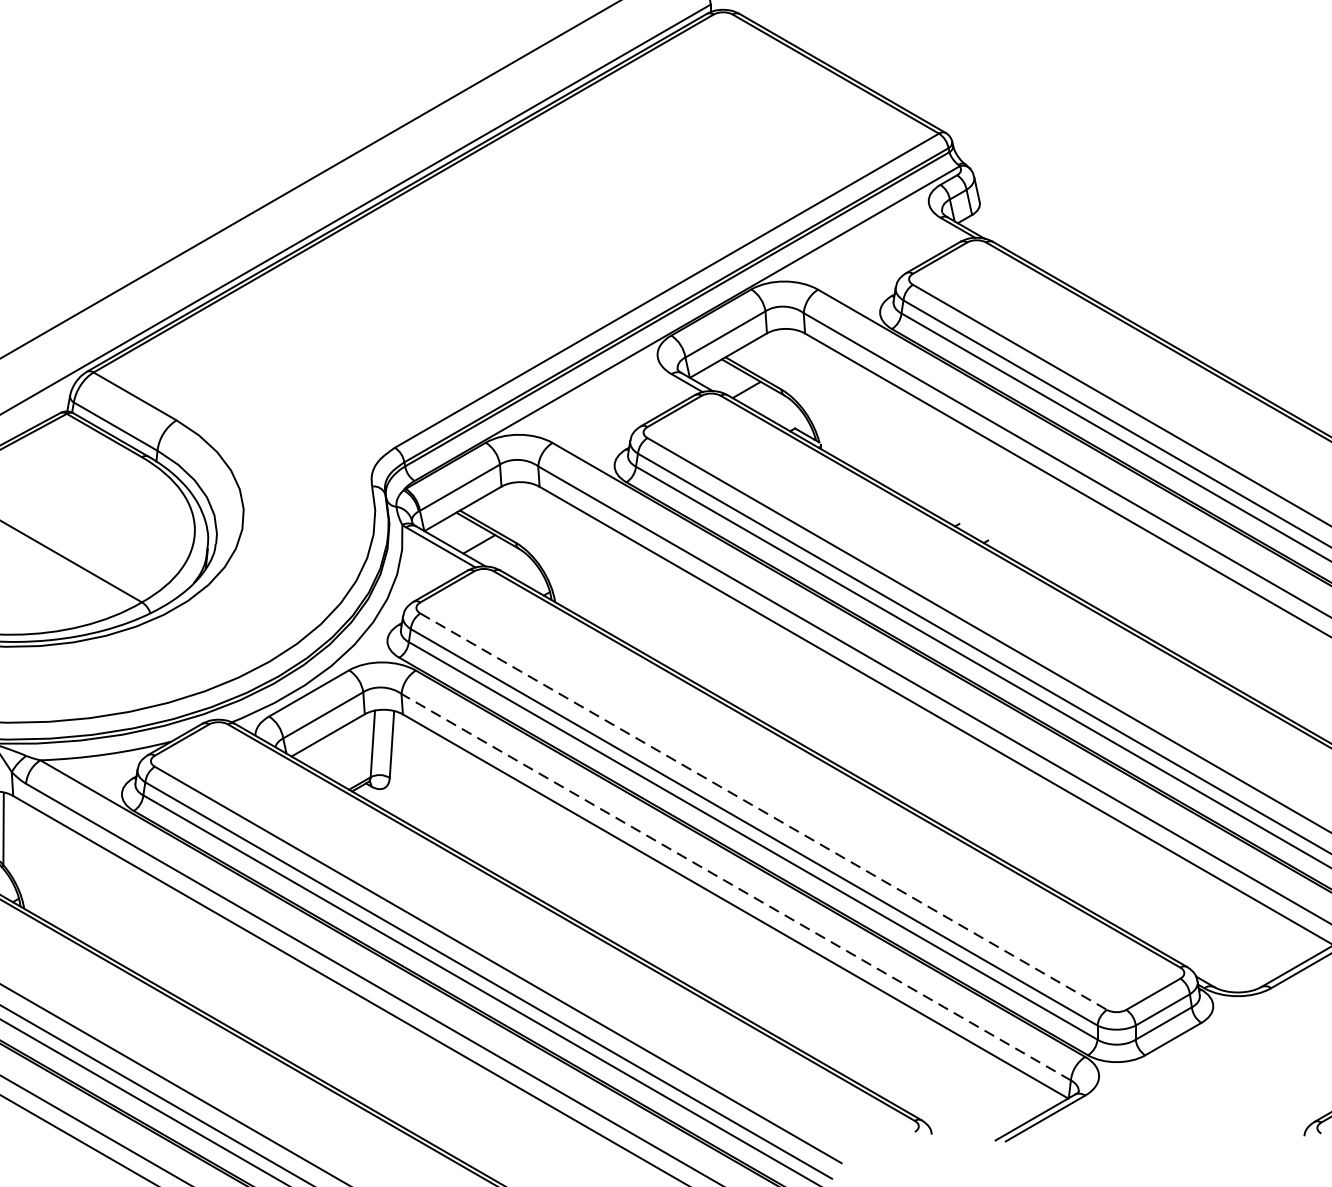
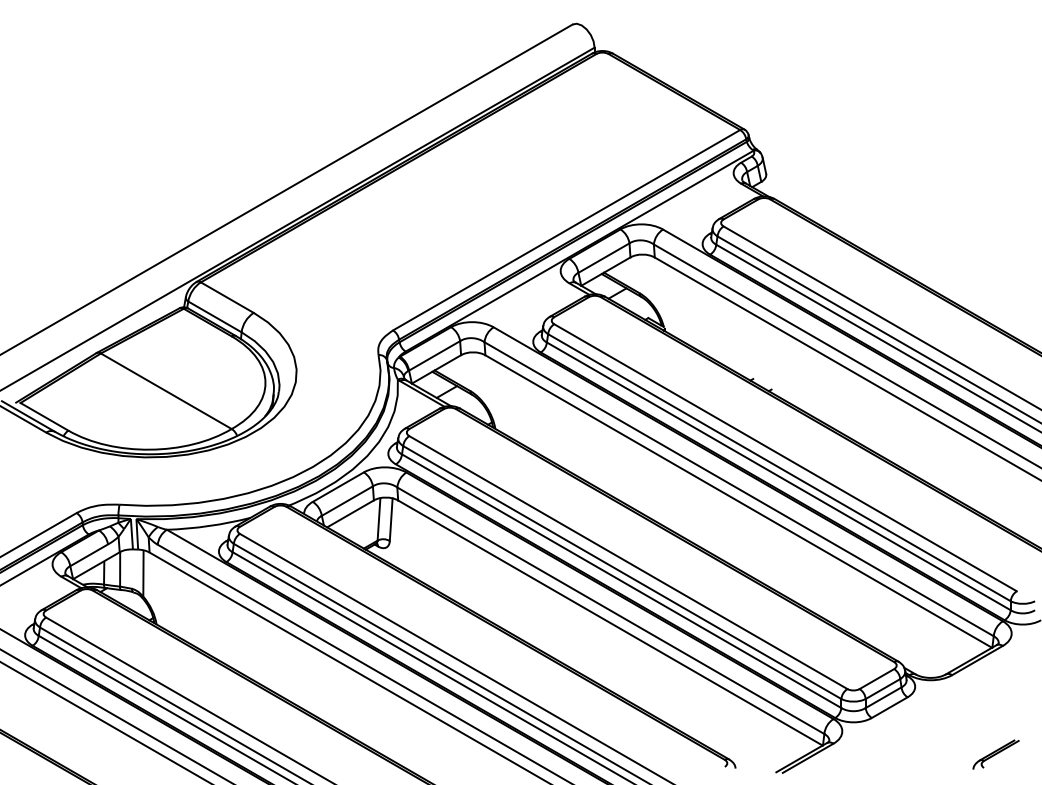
line: (763, 811) -> (628, 562), dashed -> solid
line: (735, 886) -> (610, 610), dashed -> solid

